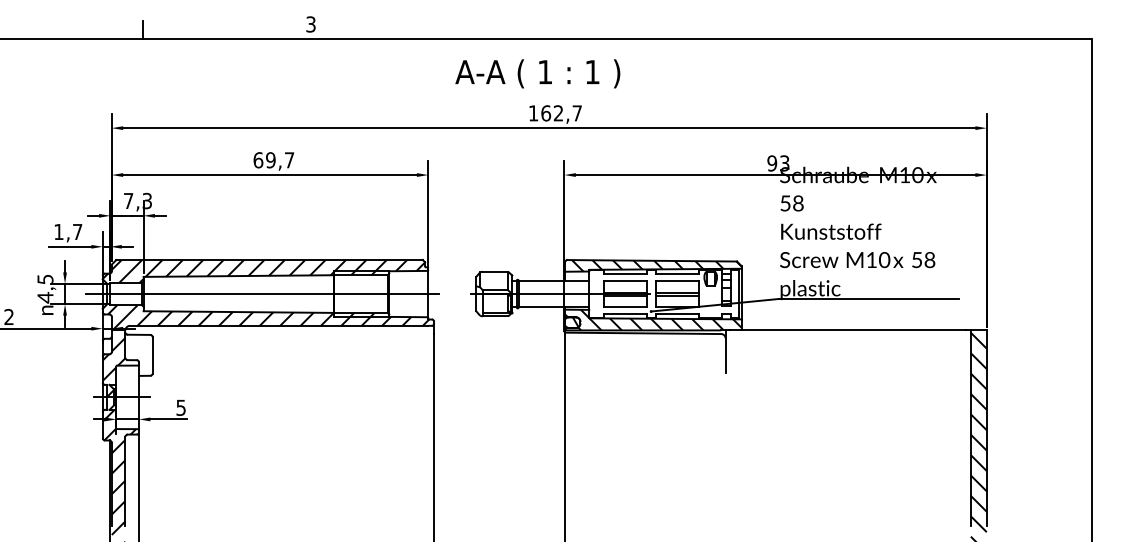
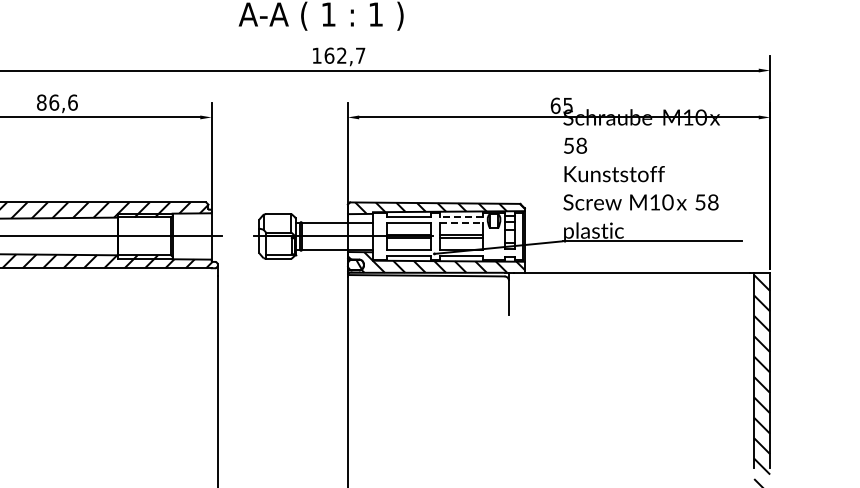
text: (273, 160) -> (56, 102), 69,7 -> 86,6
text: (778, 163) -> (561, 105), 93 -> 65
line: (677, 274) -> (460, 216), solid -> dashed
line: (677, 280) -> (460, 222), solid -> dashed

